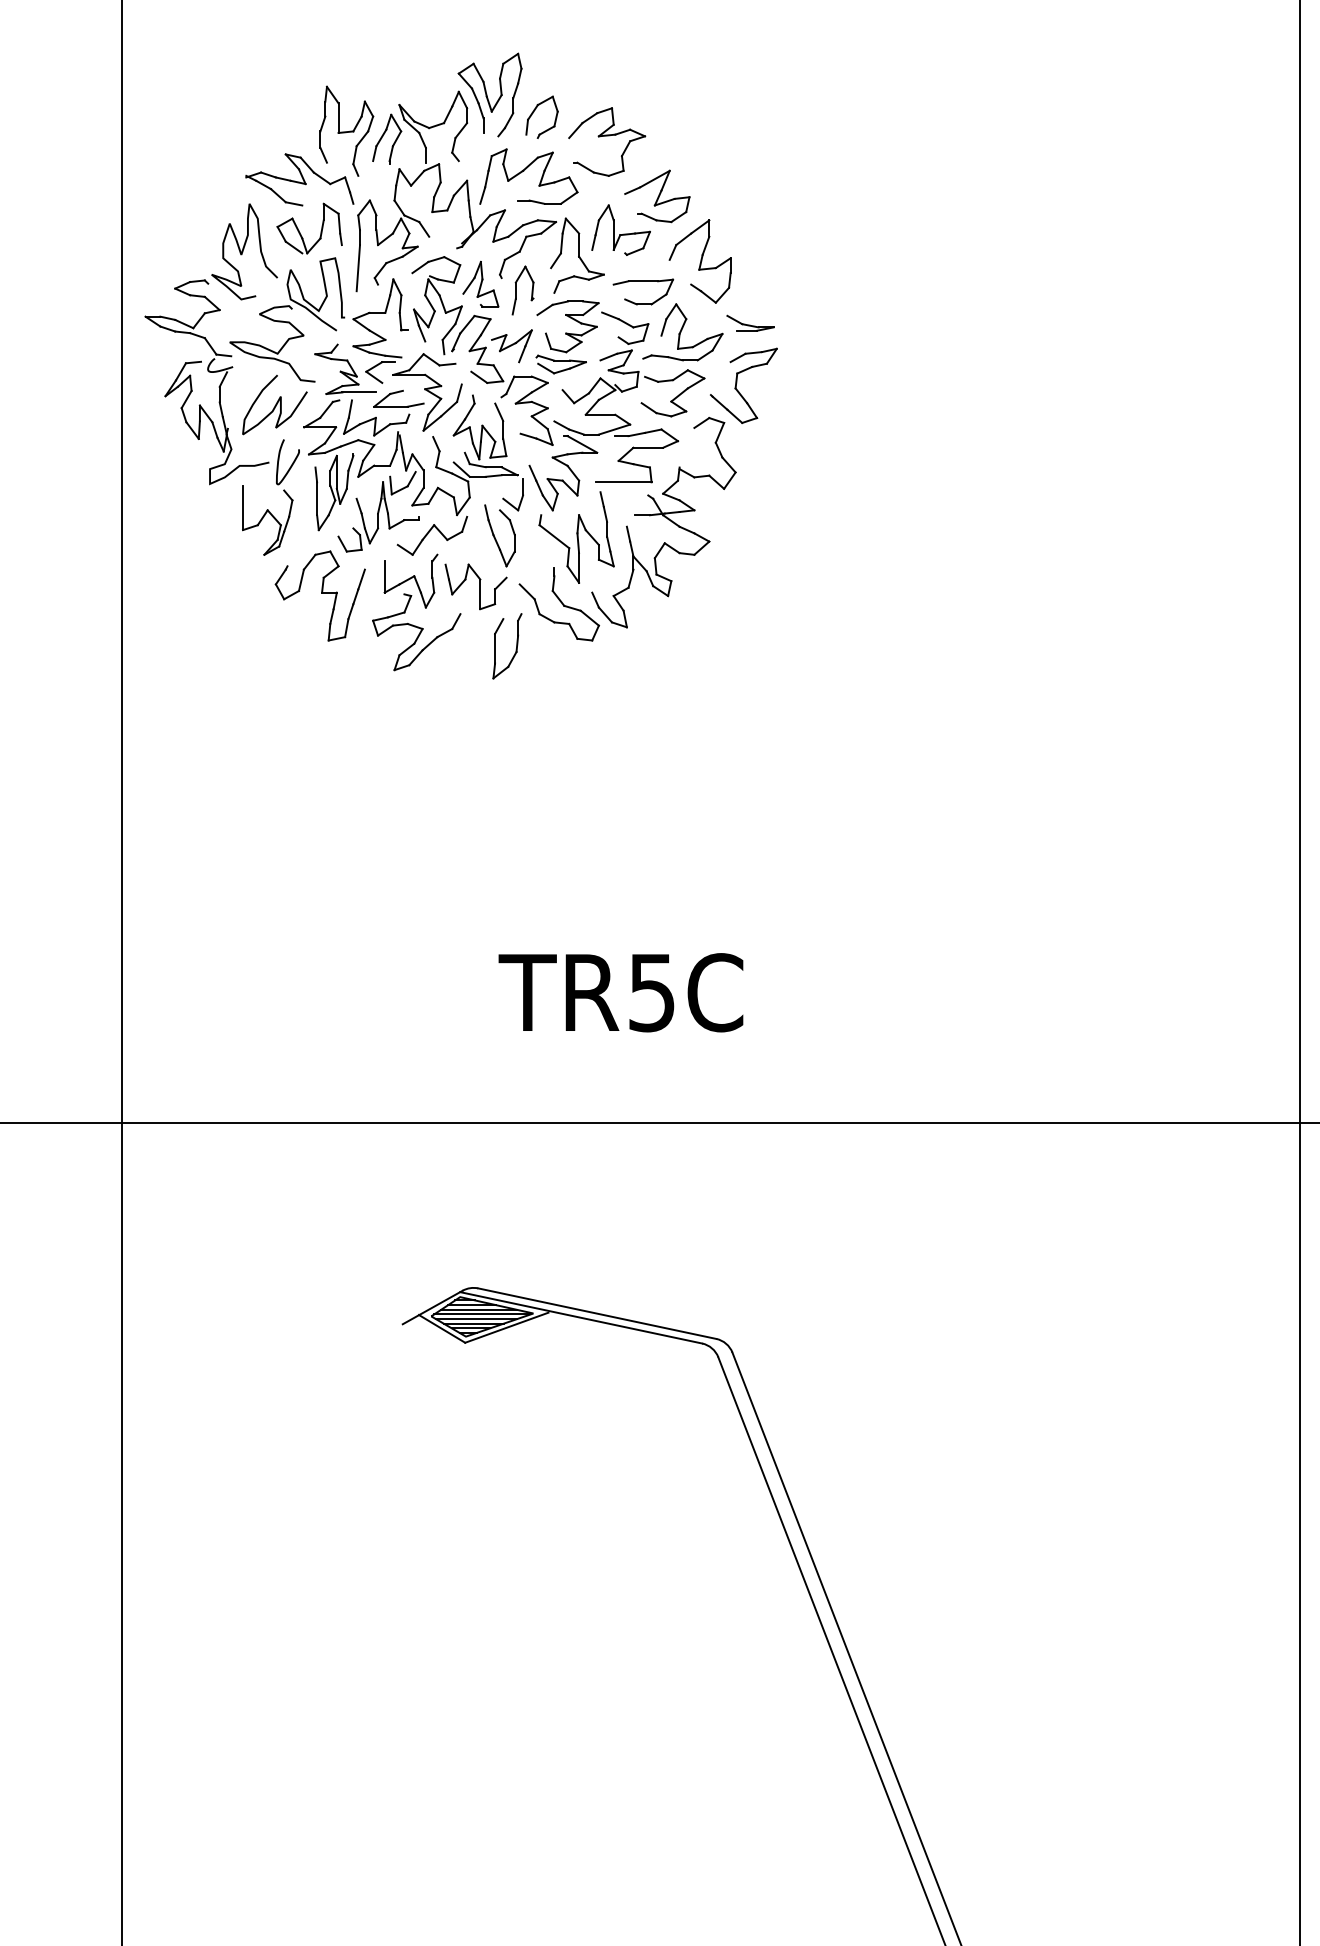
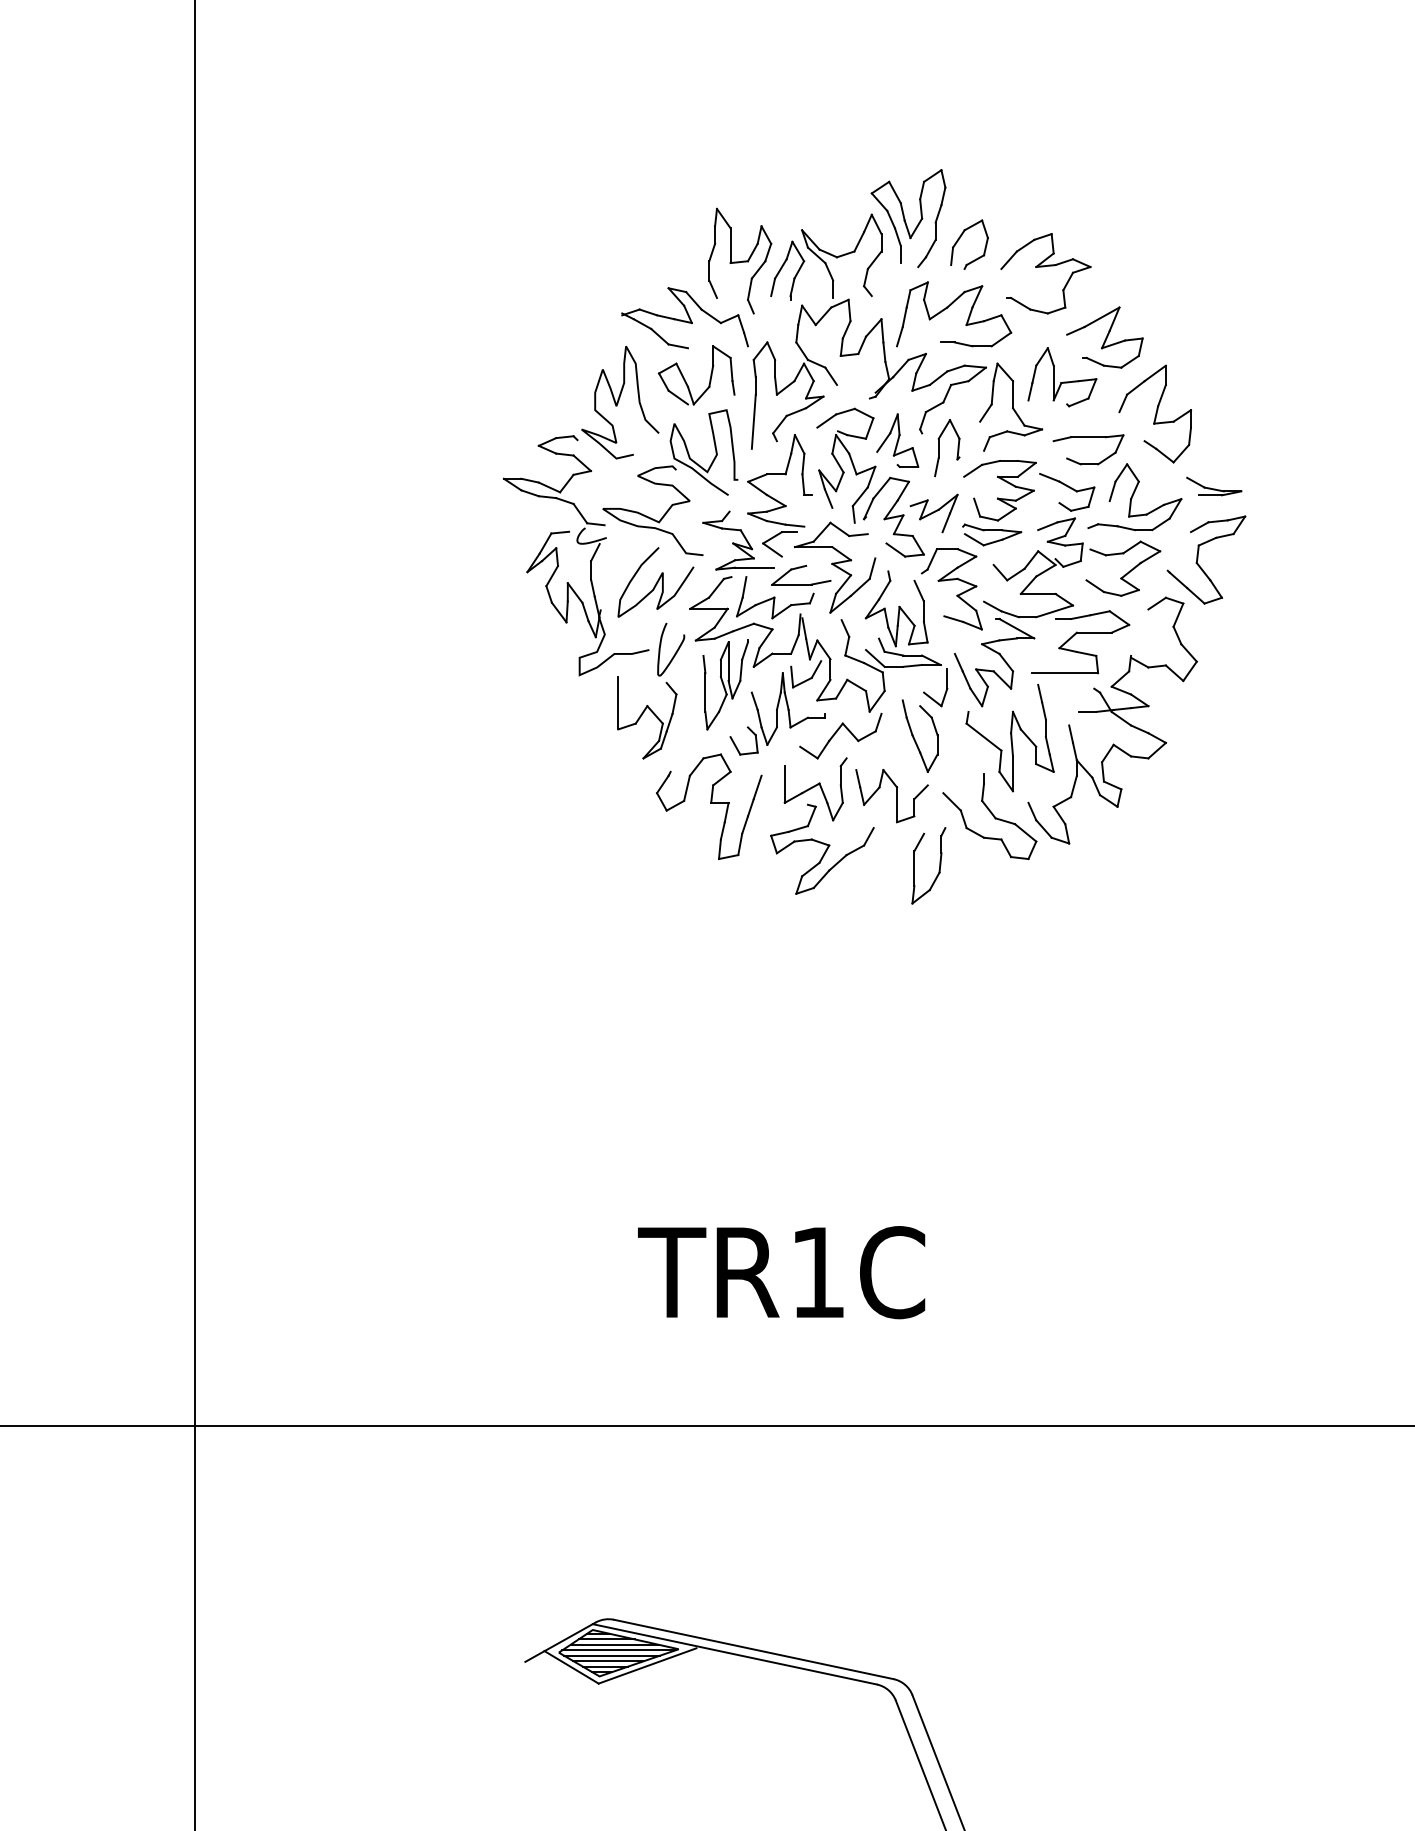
part: (460, 365) -> (873, 536), moved
text: (651, 993) -> (817, 1273), TR5C -> TR1C

